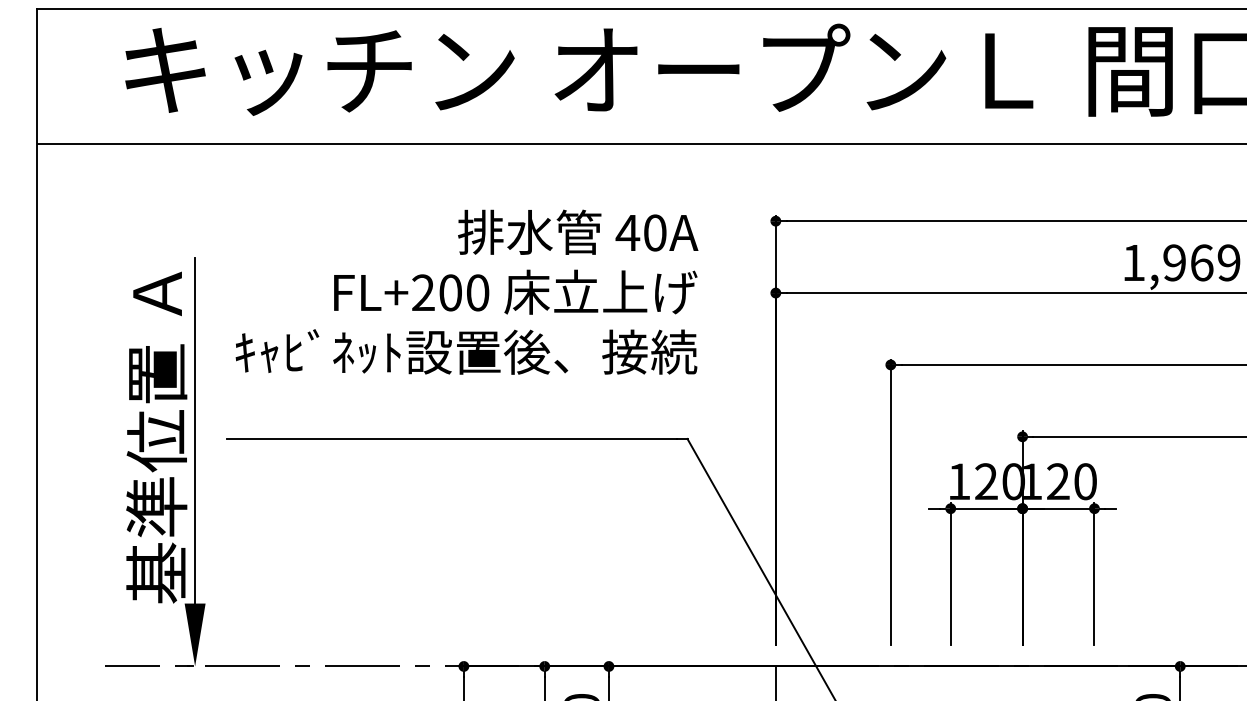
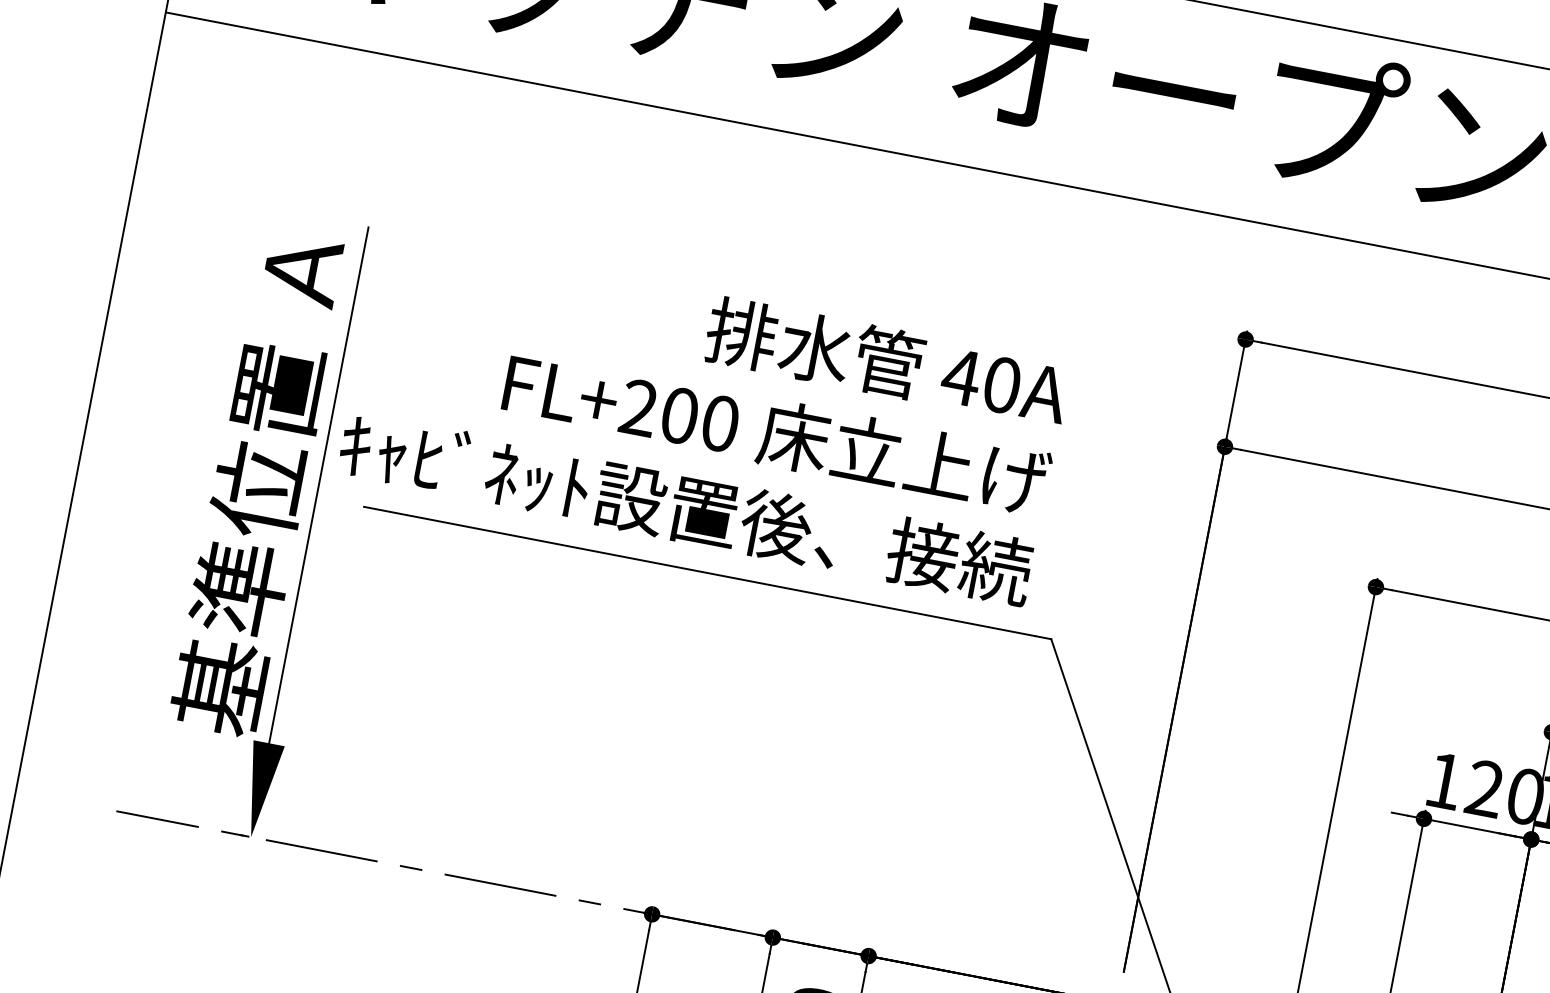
text: (466, 291) -> (703, 418), moved

